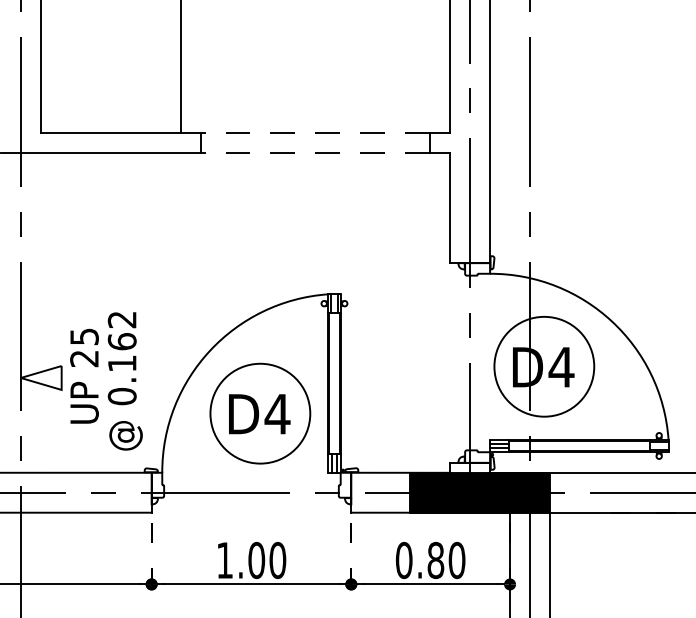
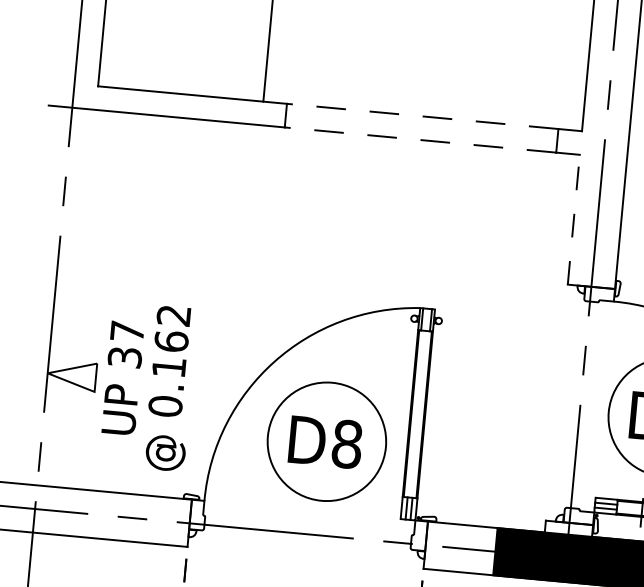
line: (450, 208) -> (574, 220), solid -> dashed
text: (84, 347) -> (126, 344), 25 -> 37
text: (277, 413) -> (347, 443), D4 -> D8

